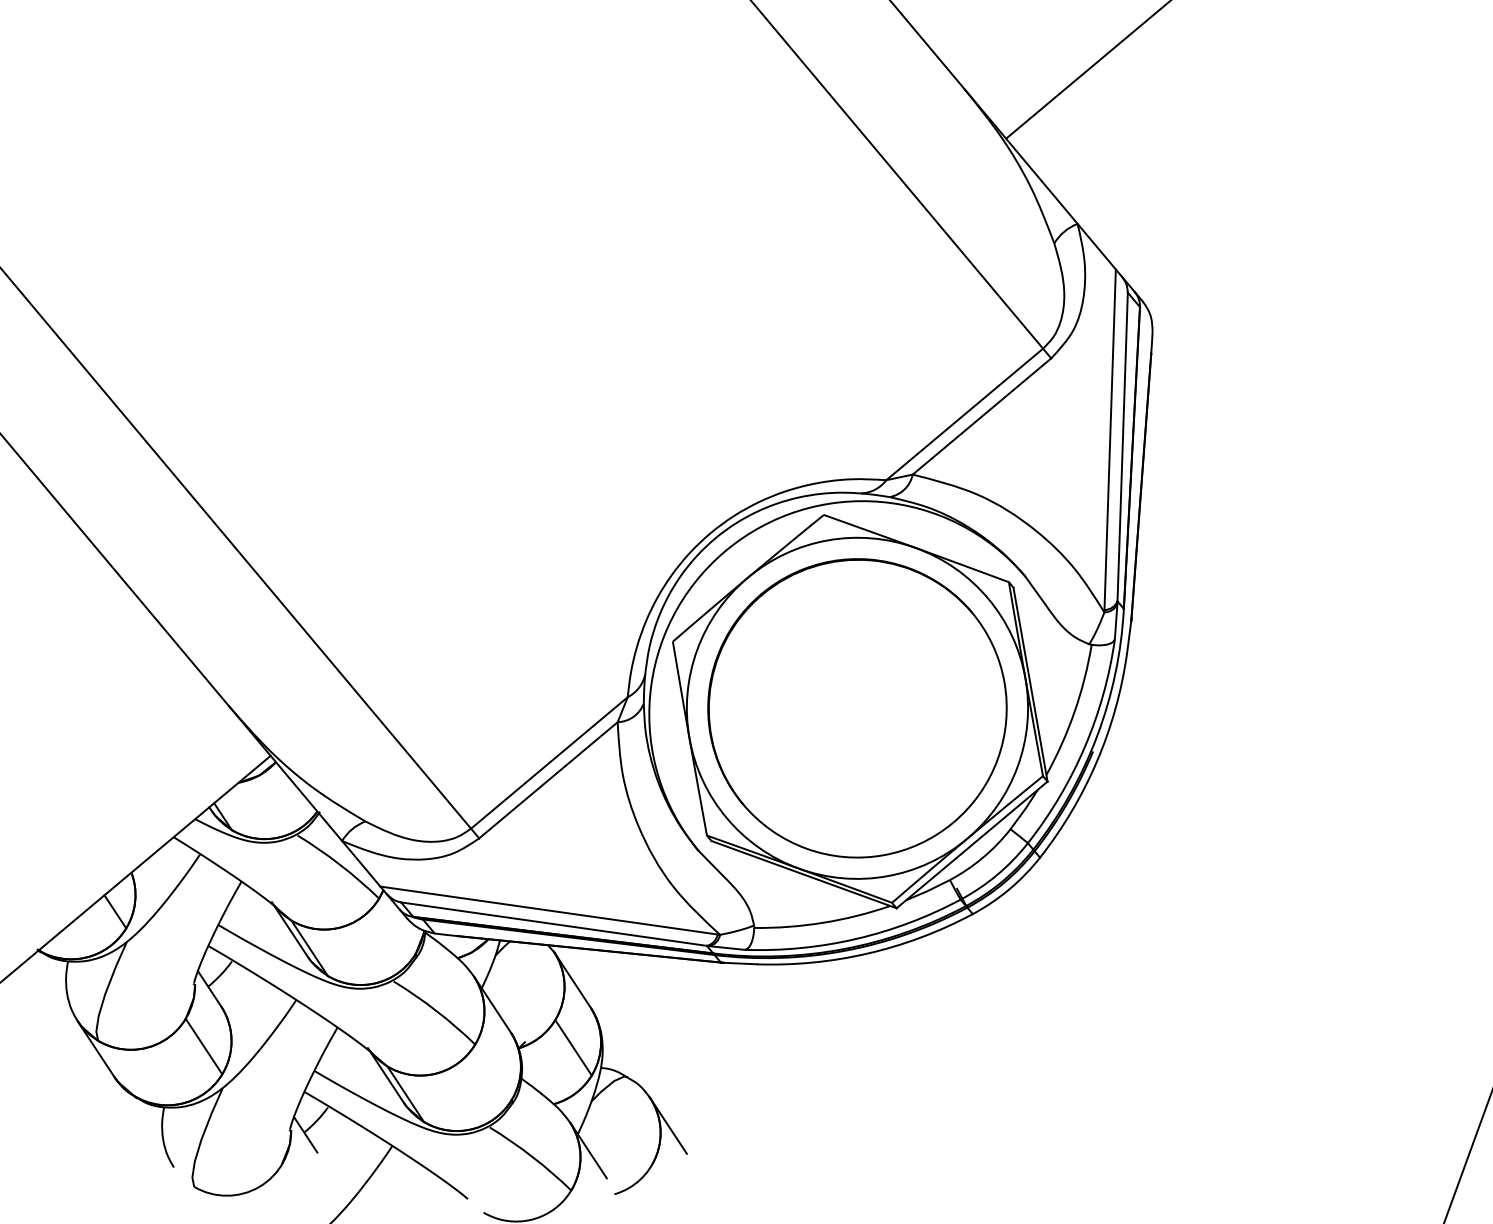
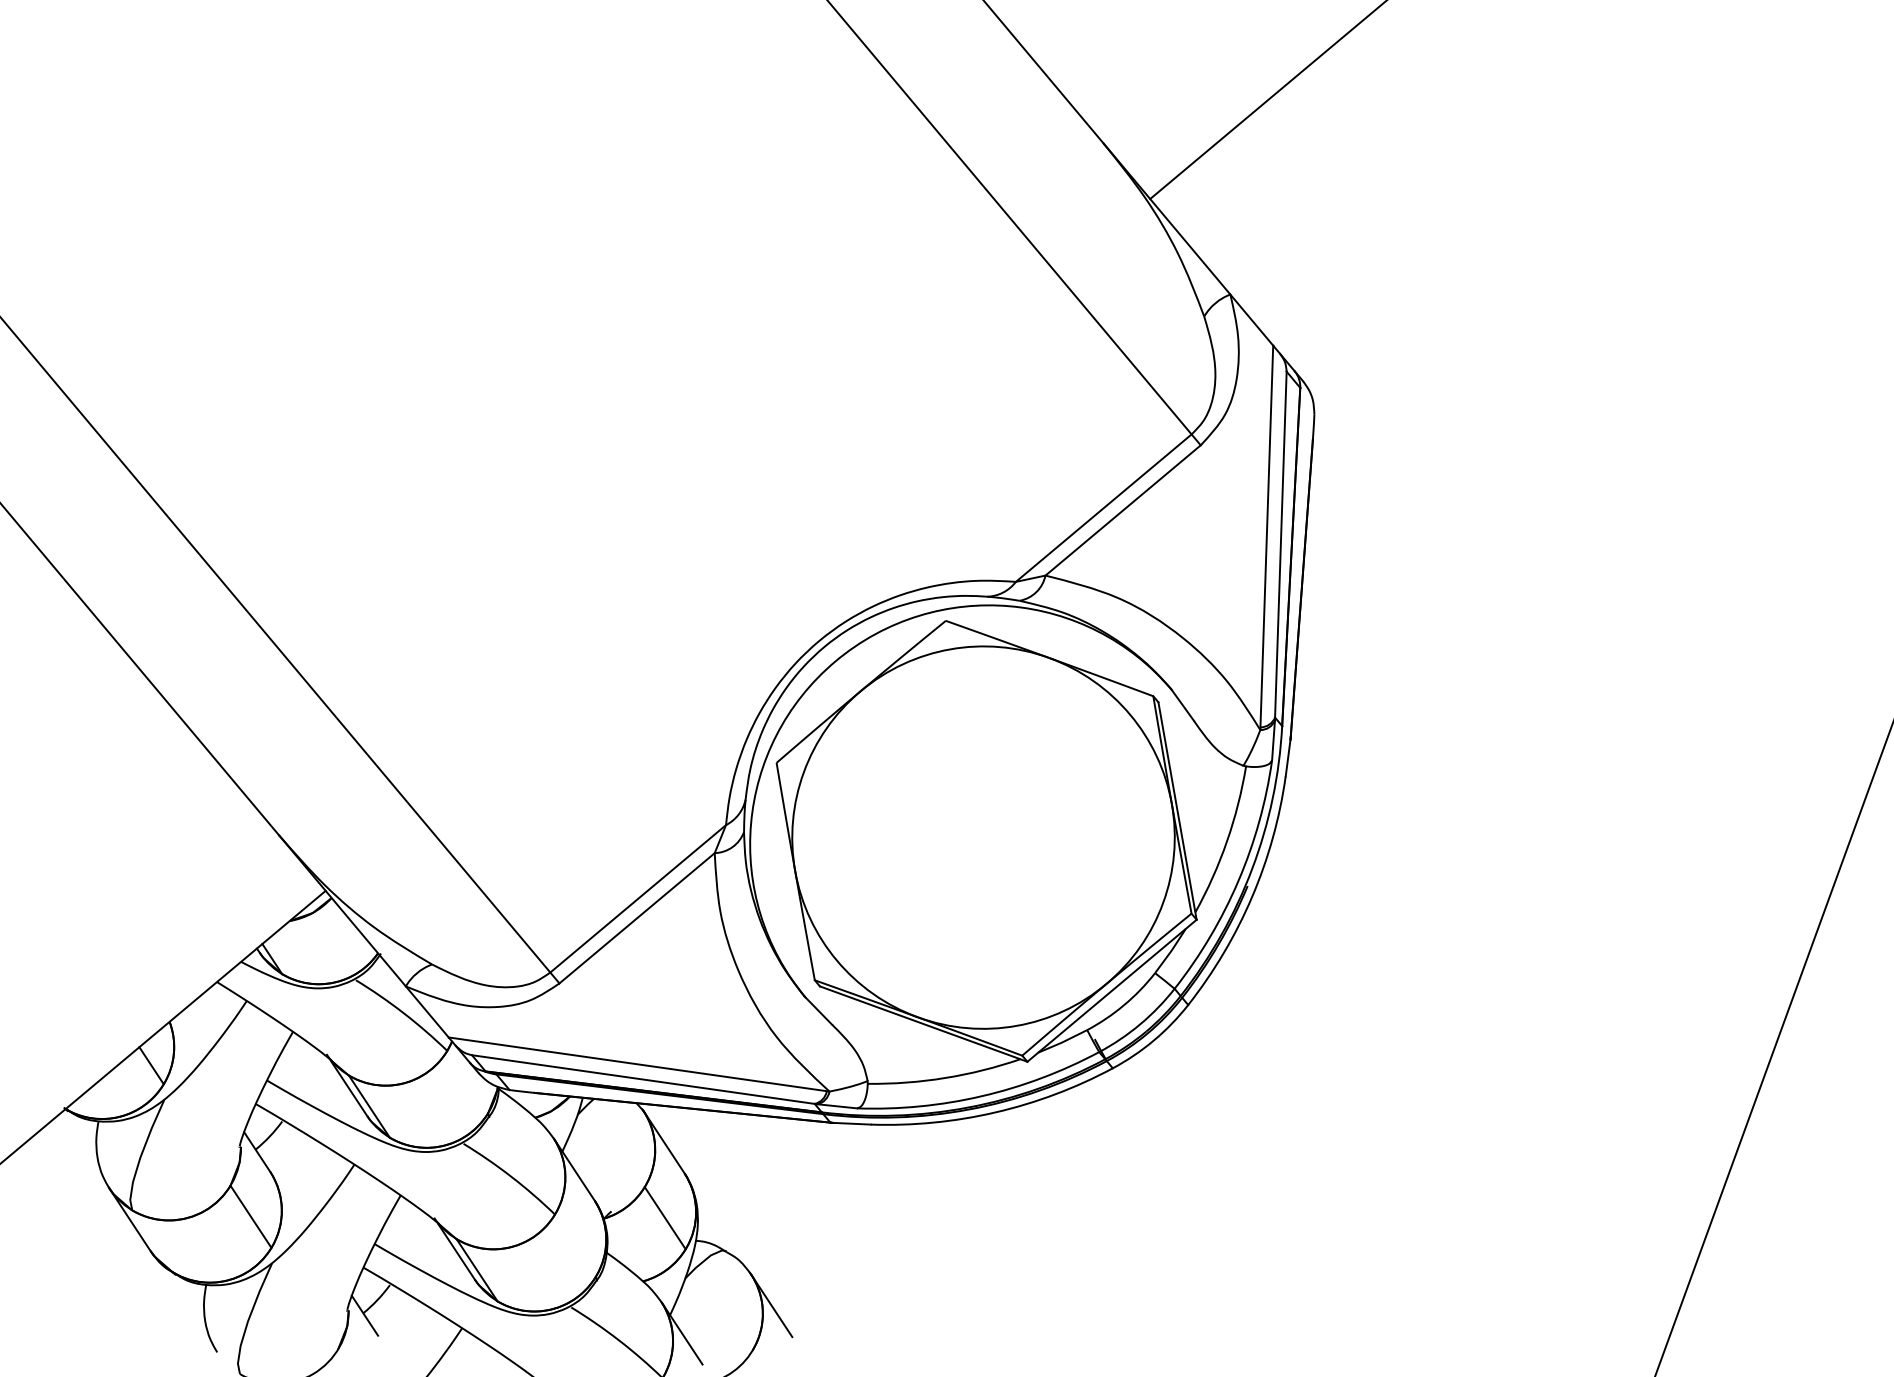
part: (857, 708) -> (983, 837), removed

